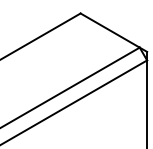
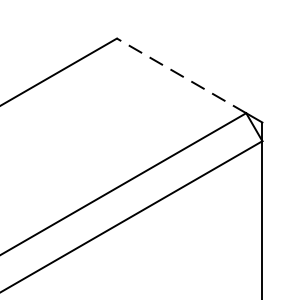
line: (109, 30) -> (180, 75), solid -> dashed

